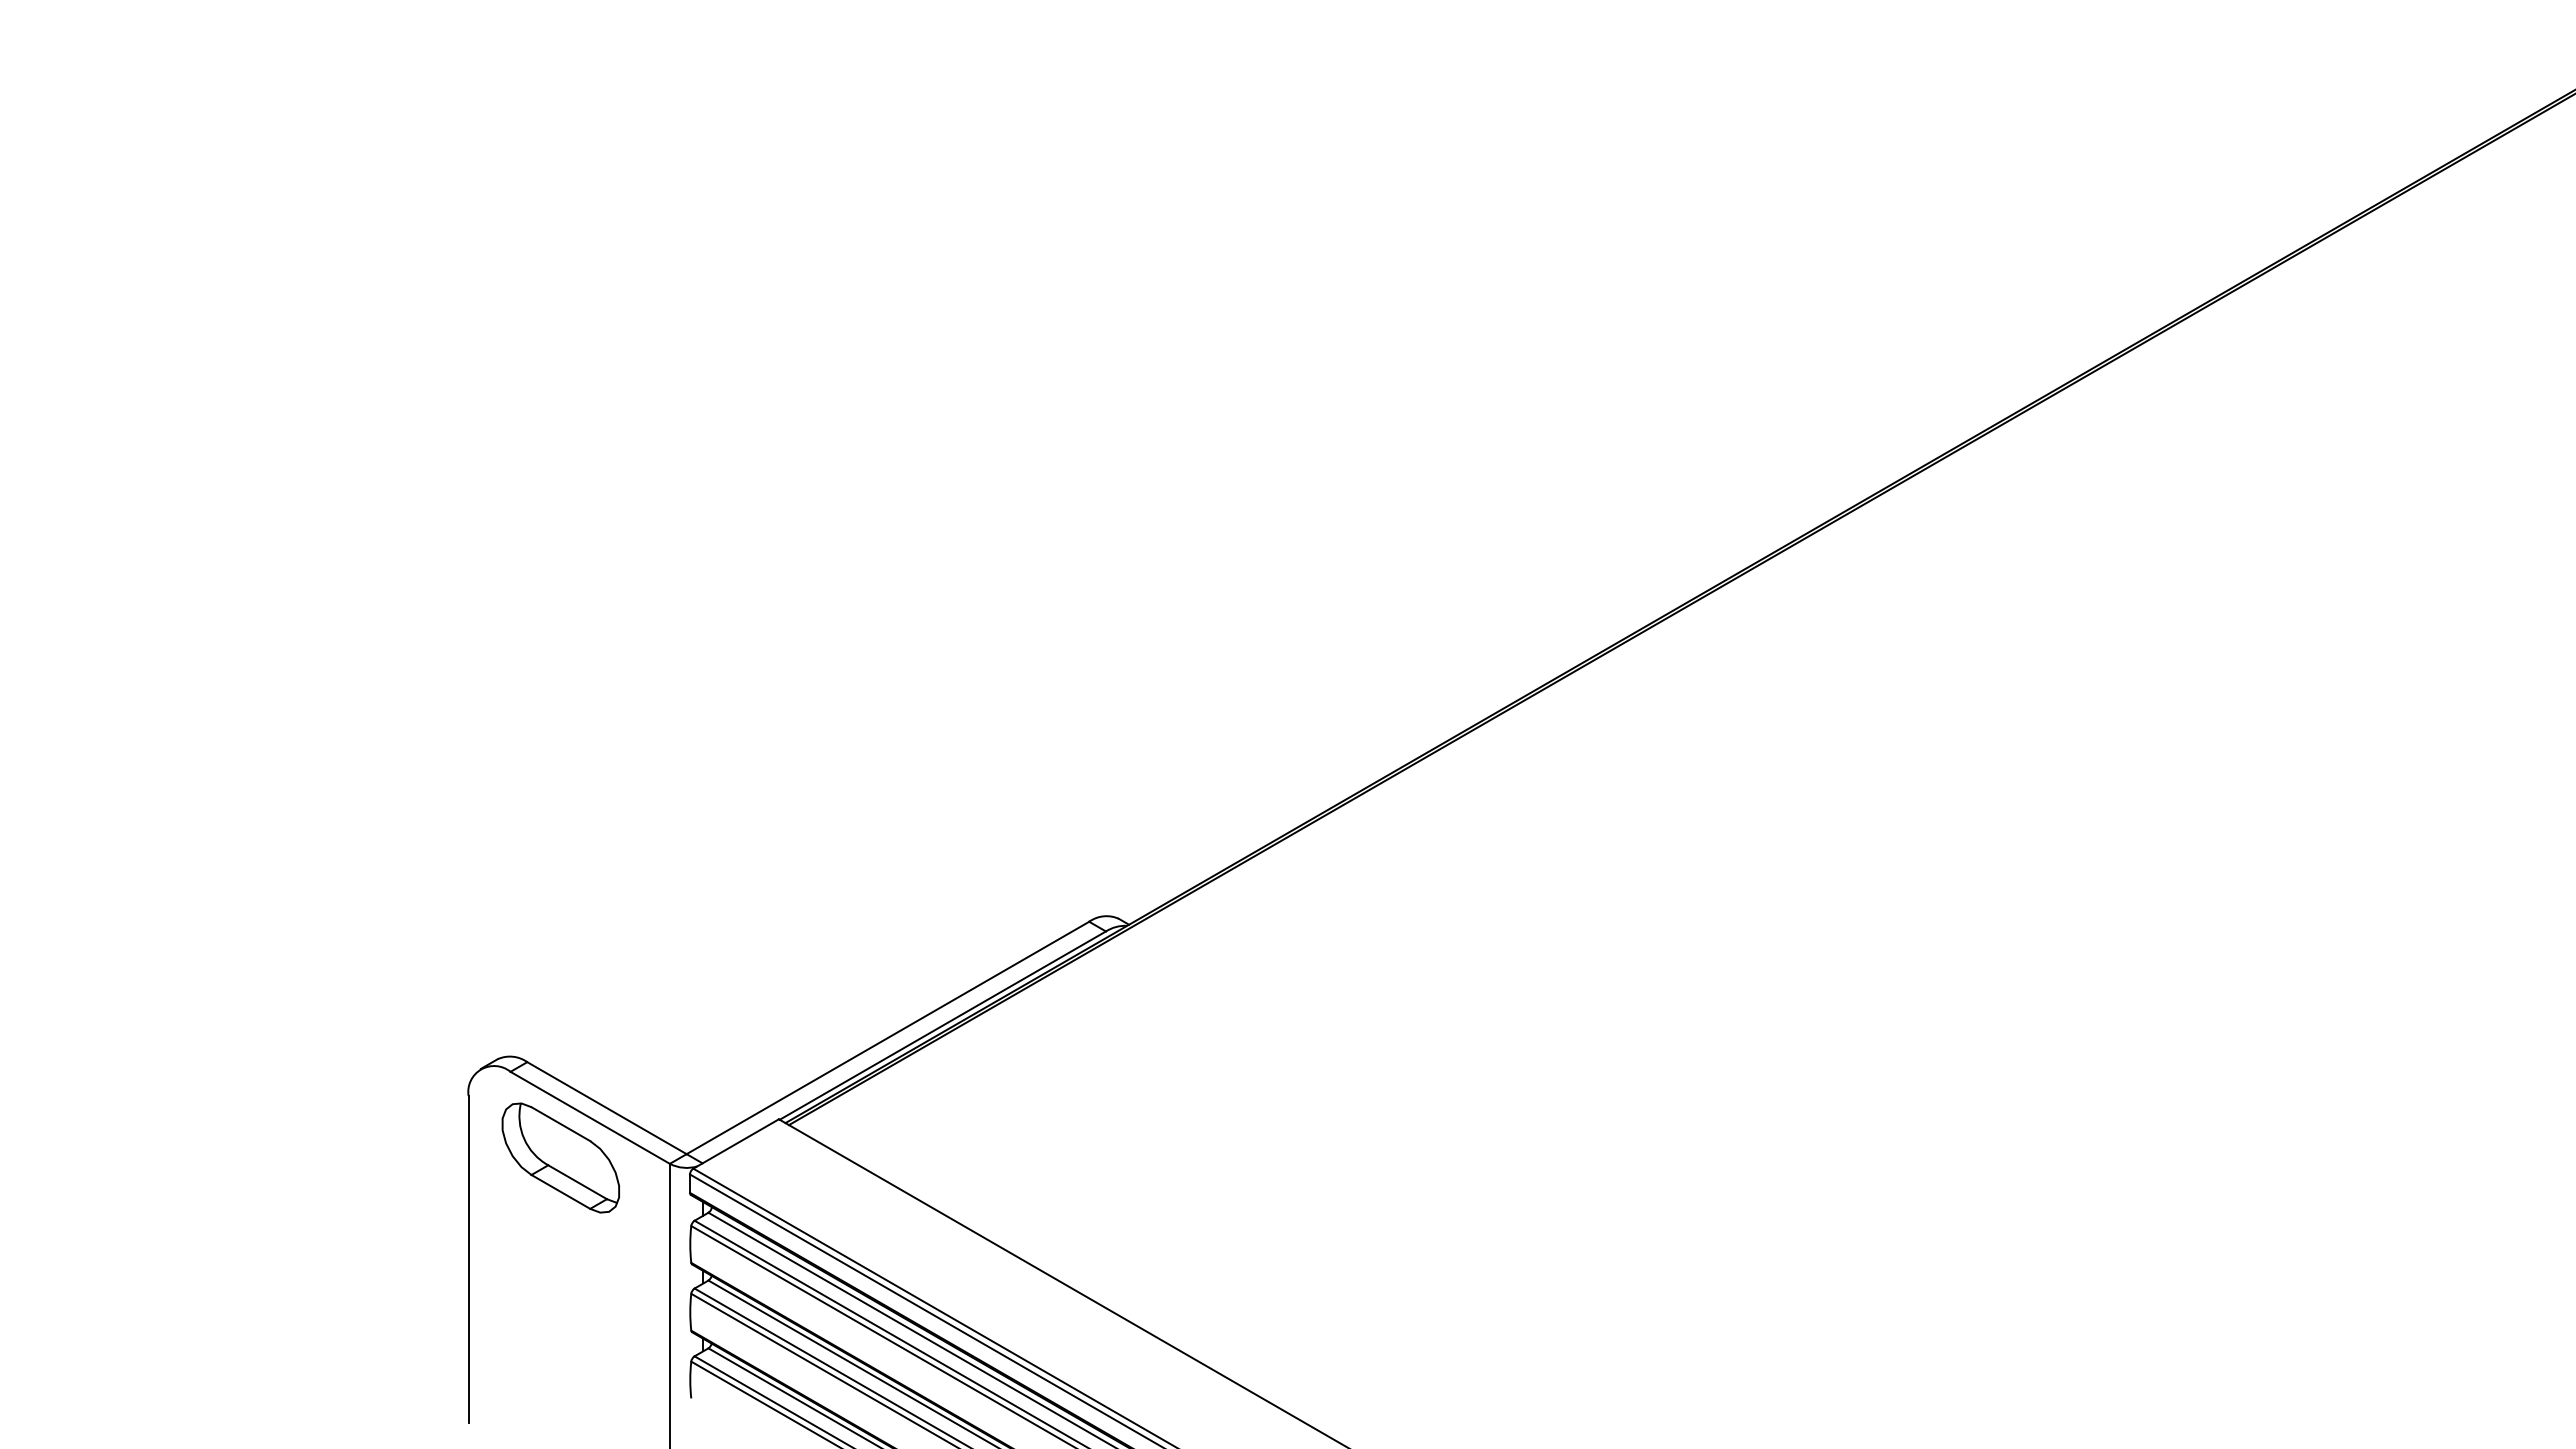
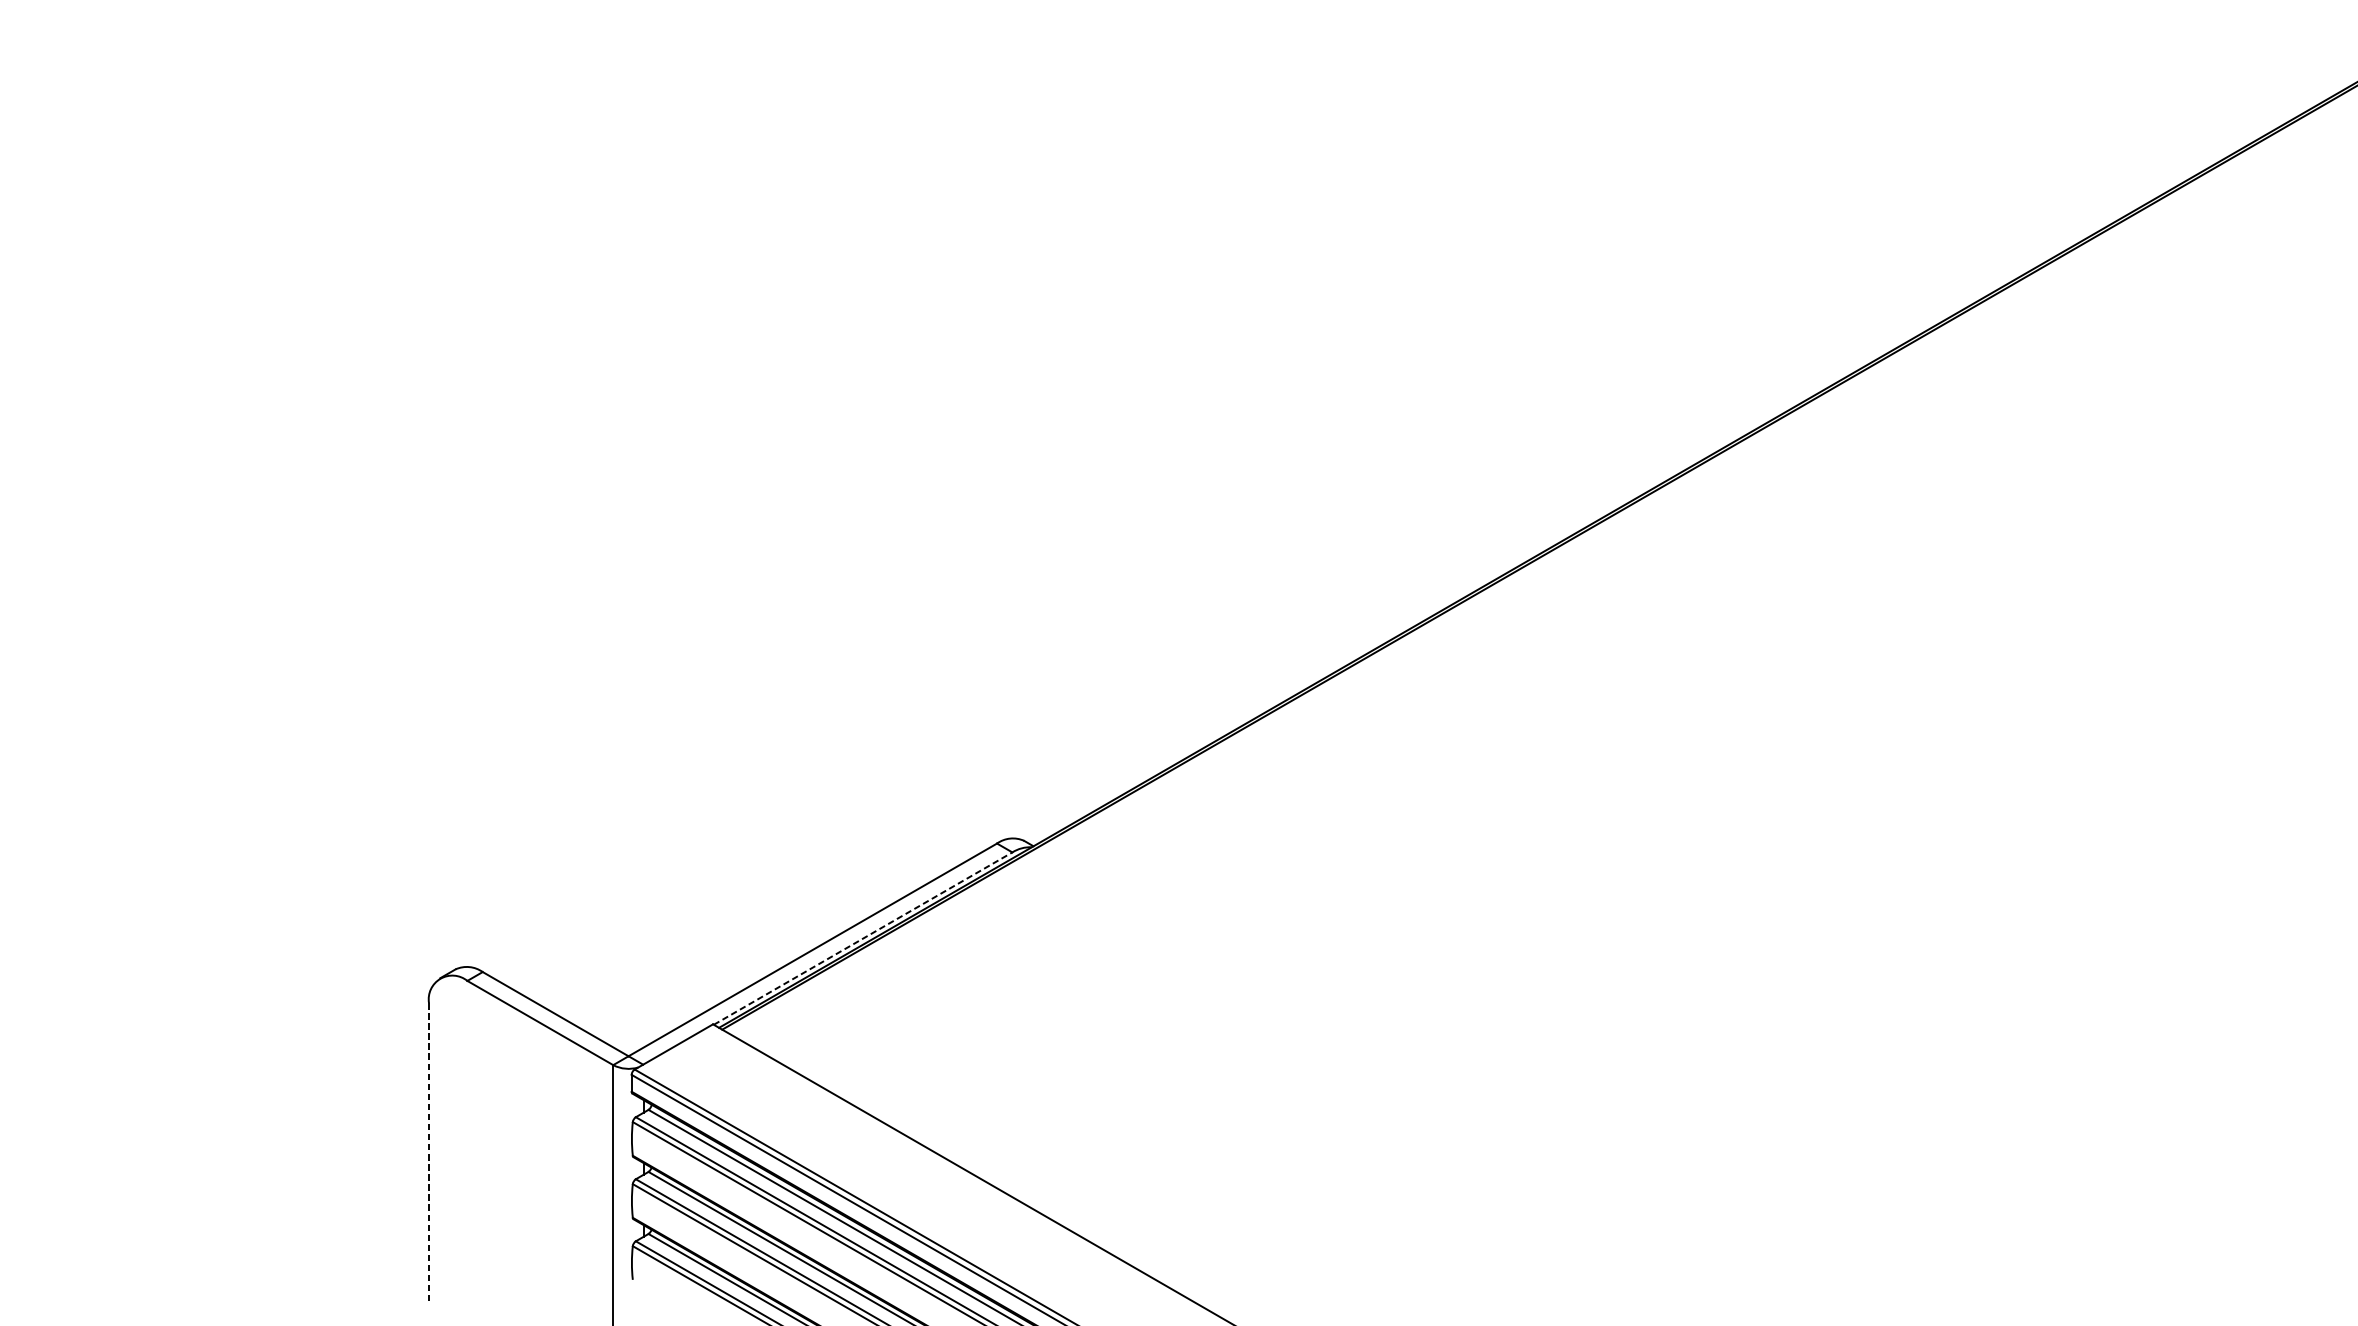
line: (943, 1025) -> (863, 938), solid -> dashed
part: (560, 1157) -> (513, 1059), removed
line: (468, 1259) -> (428, 1152), solid -> dashed

